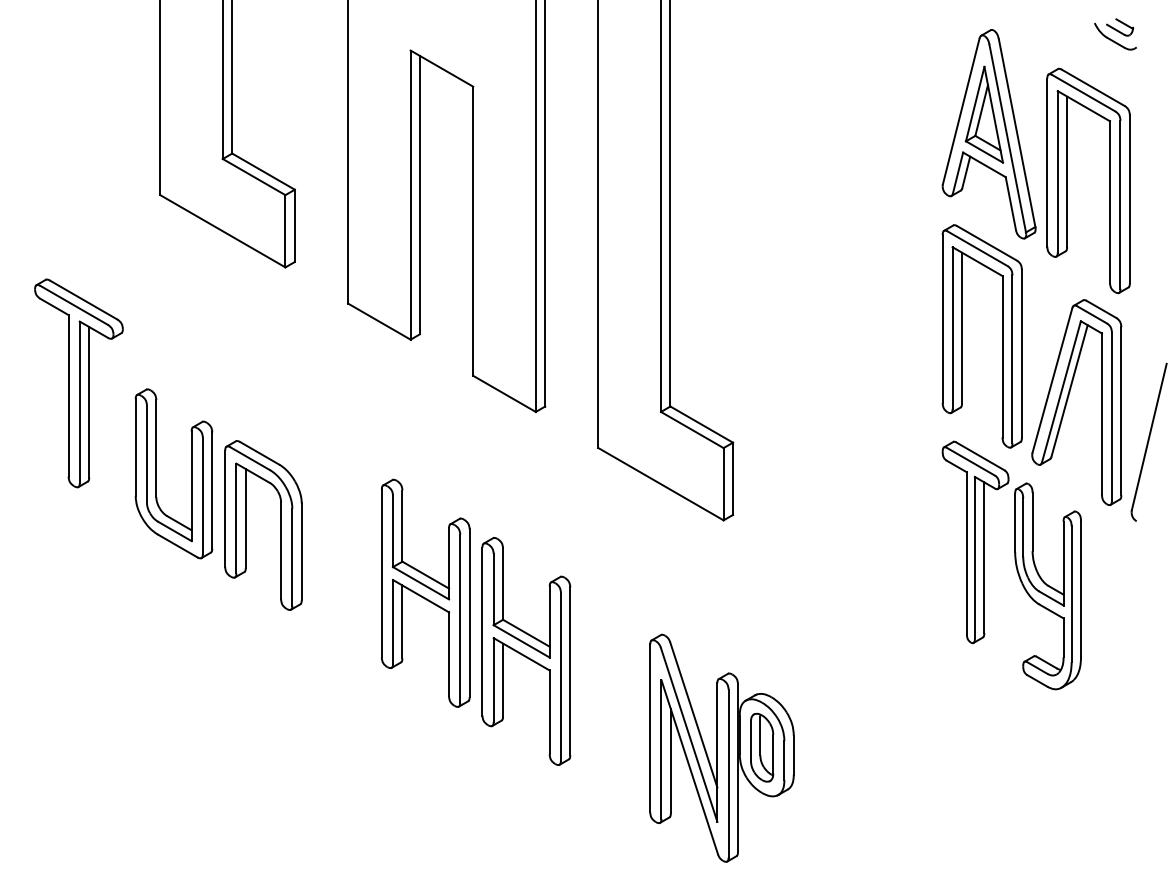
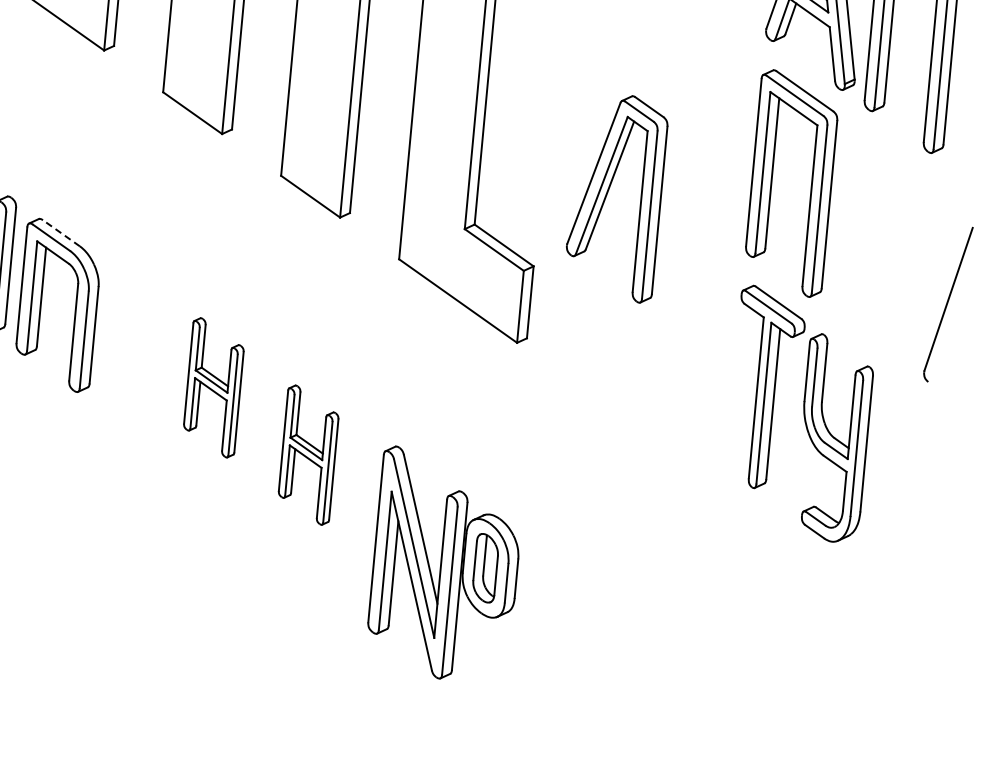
part: (1068, 399) -> (608, 193), moved
line: (259, 453) -> (61, 233), solid -> dashed
part: (425, 592) -> (213, 387), size x0.6
part: (526, 651) -> (308, 455), size x0.6
part: (721, 747) -> (445, 564), moved

